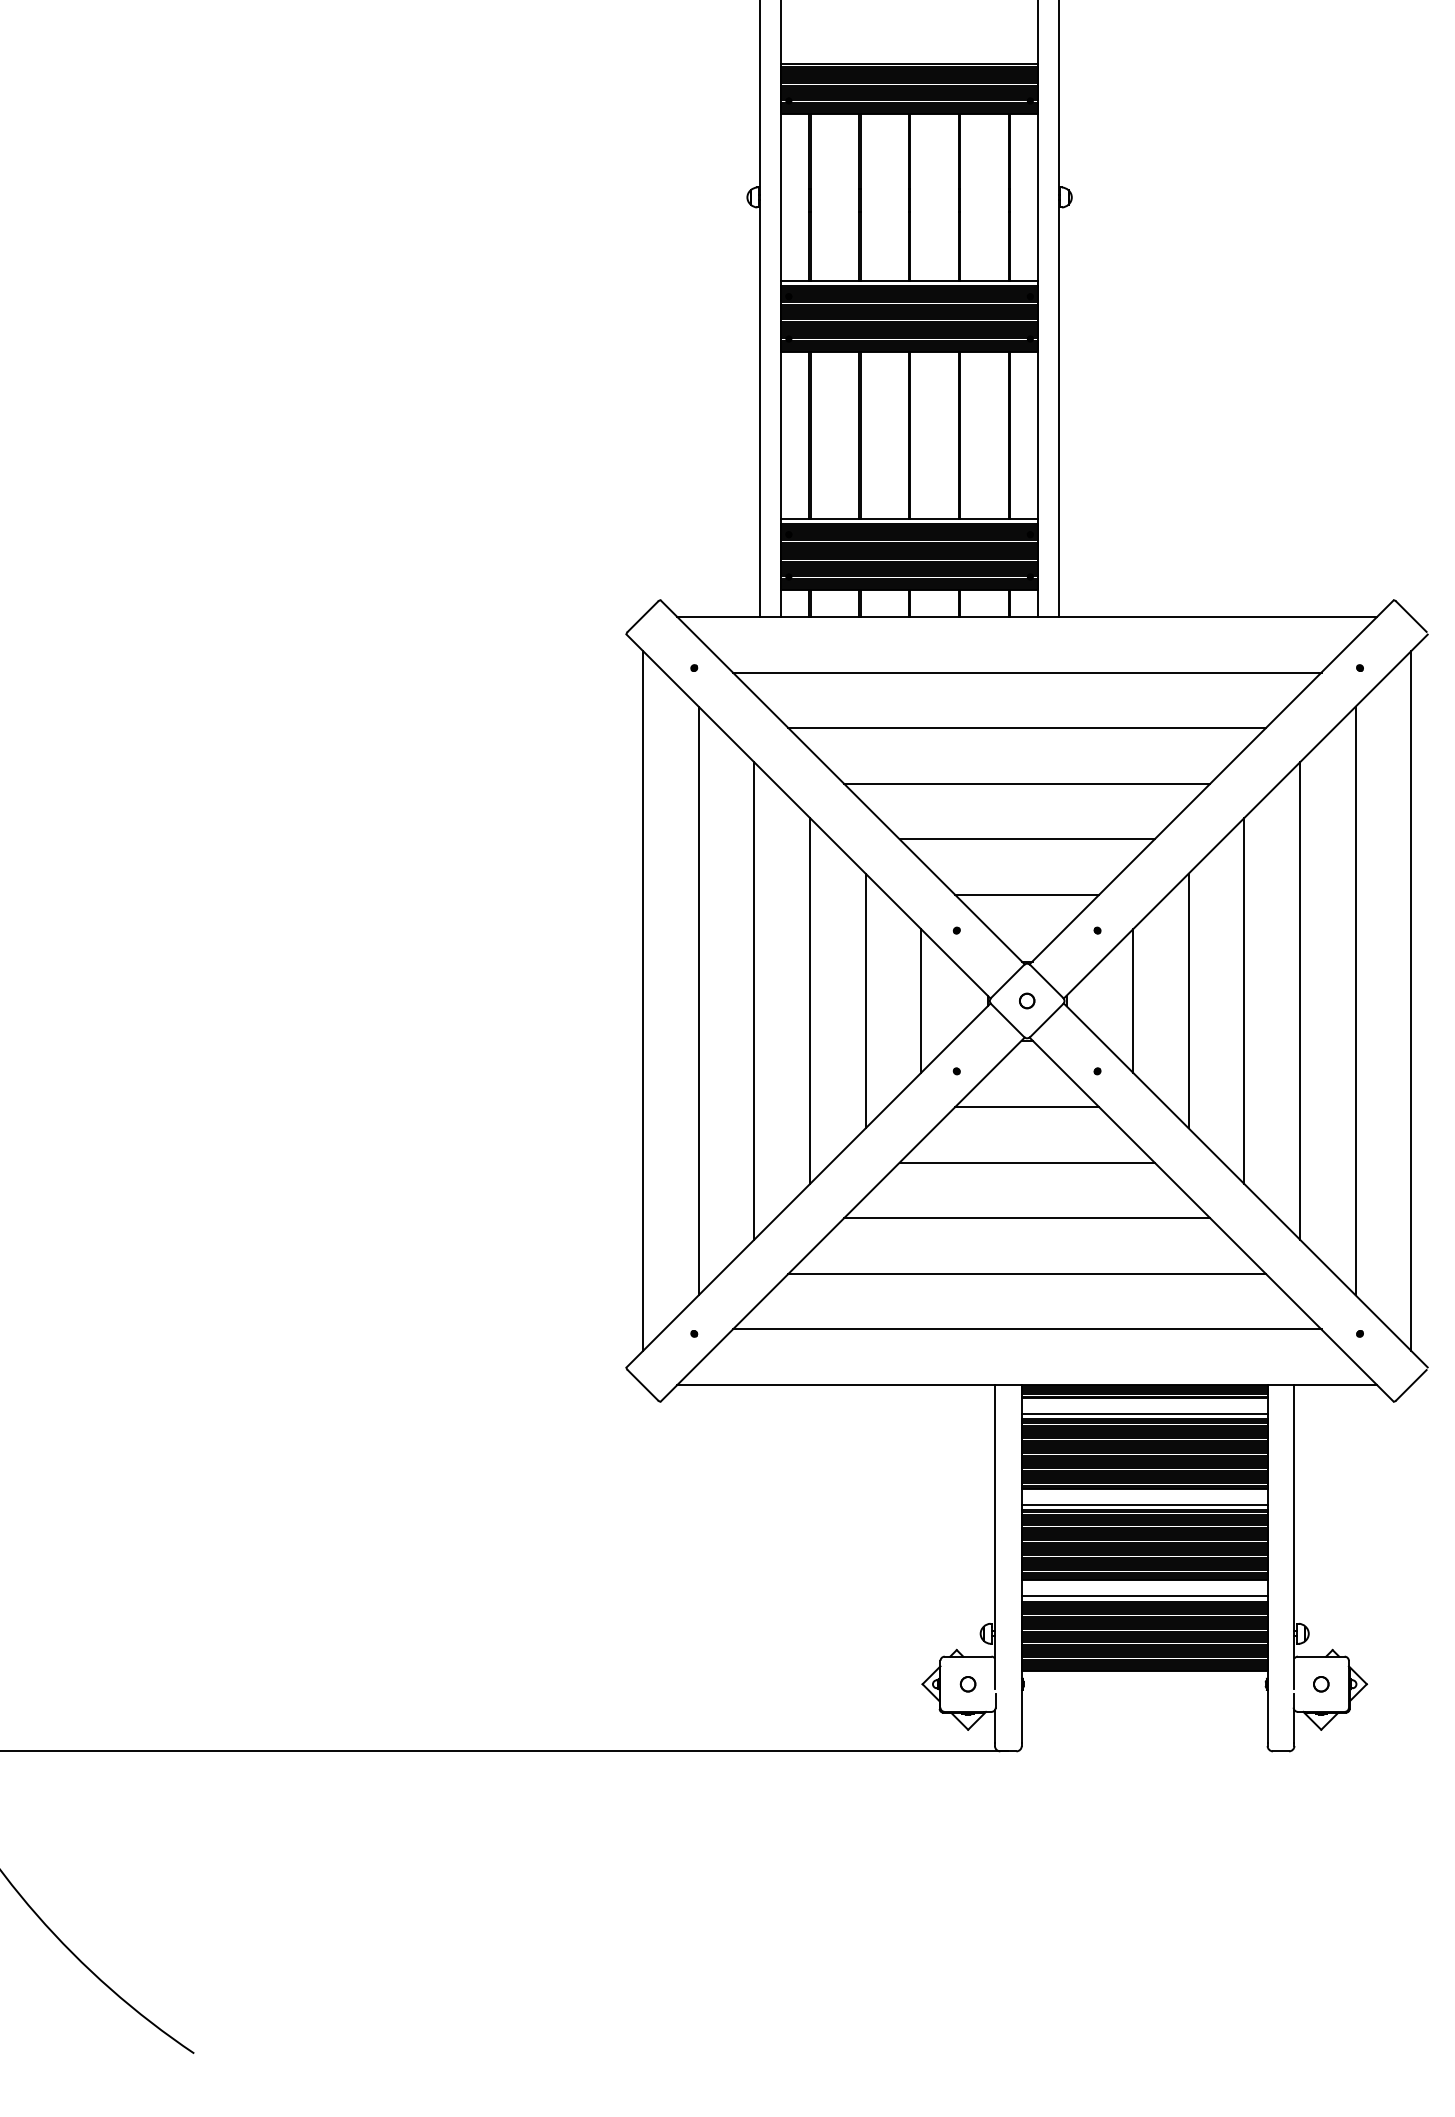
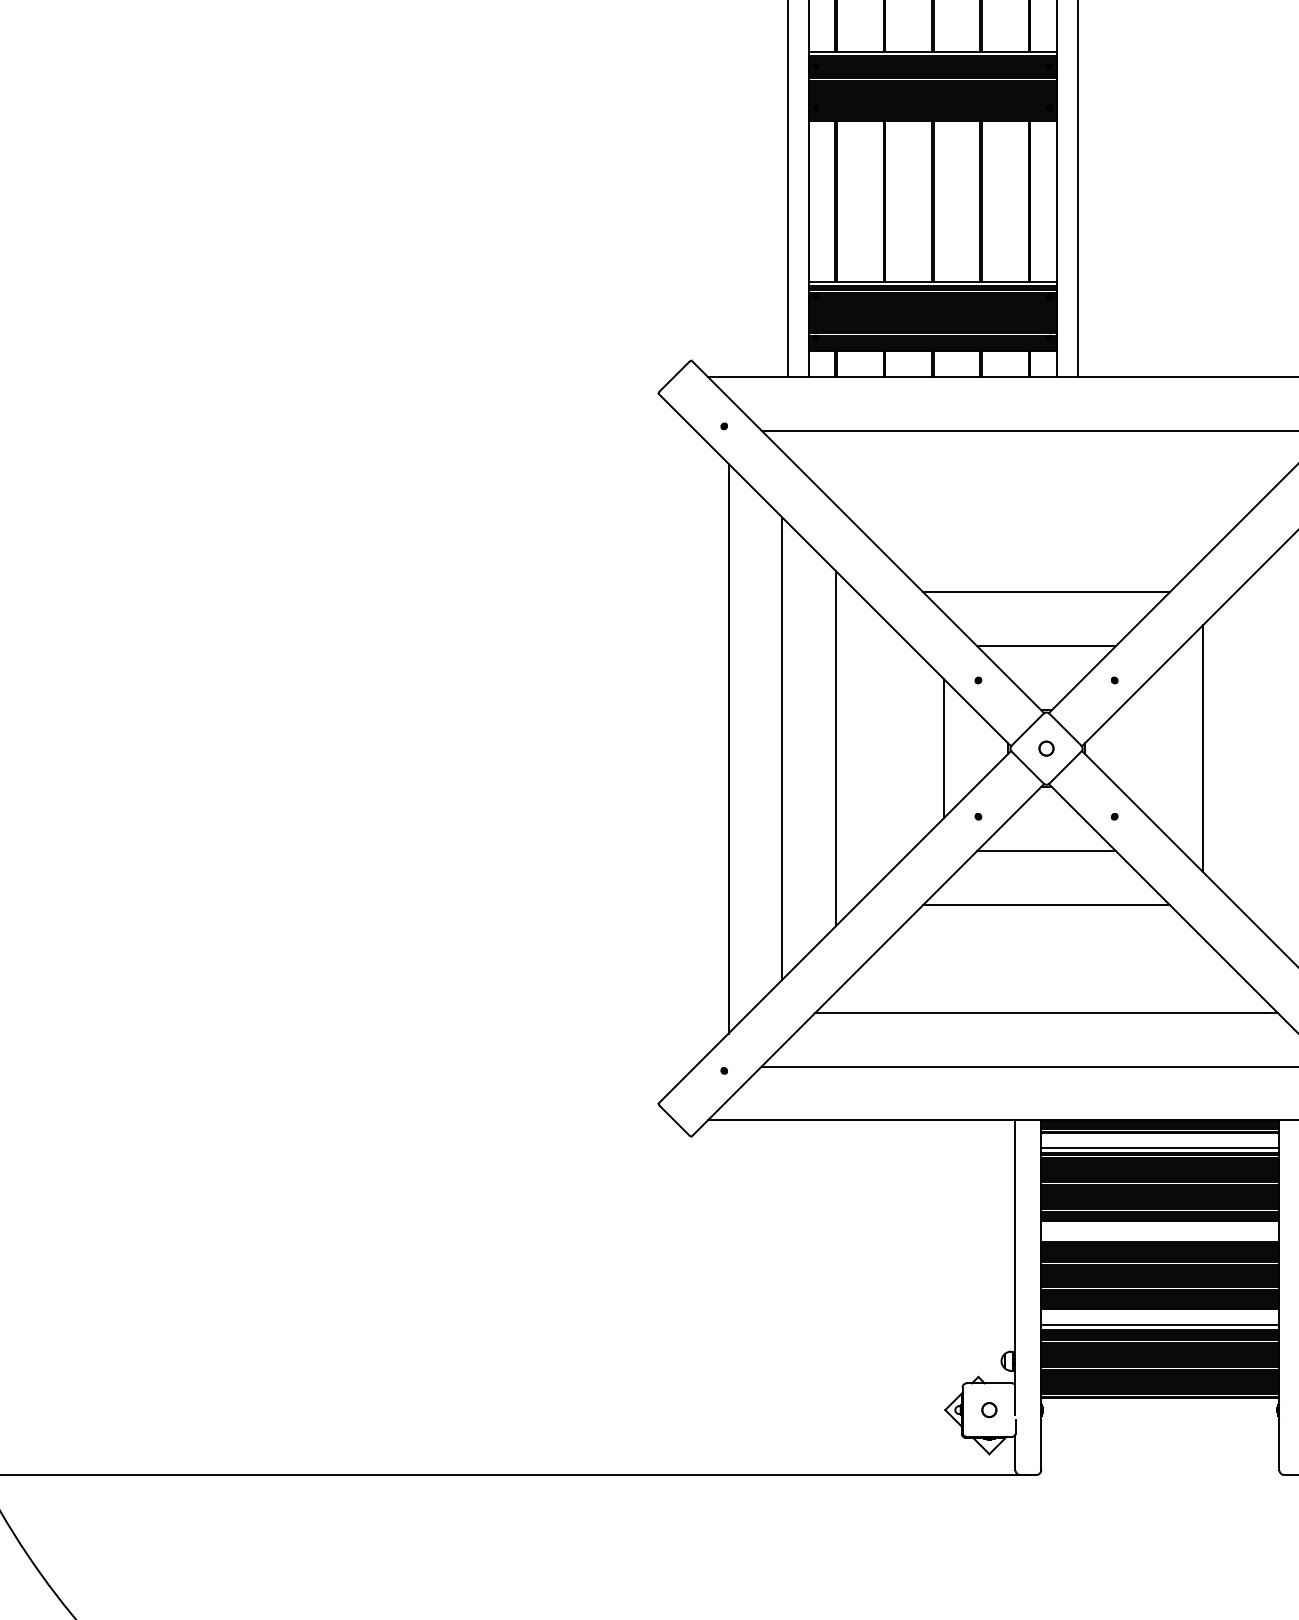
line: (1026, 728) -> (1045, 484), removed
line: (1027, 783) -> (1046, 538), removed
line: (643, 1000) -> (675, 748), removed
line: (865, 1000) -> (890, 748), removed
line: (1133, 1000) -> (1149, 748), removed
line: (1244, 1000) -> (1256, 748), removed
line: (1027, 1218) -> (1046, 959), removed
line: (1144, 1504) -> (1160, 1236), removed

